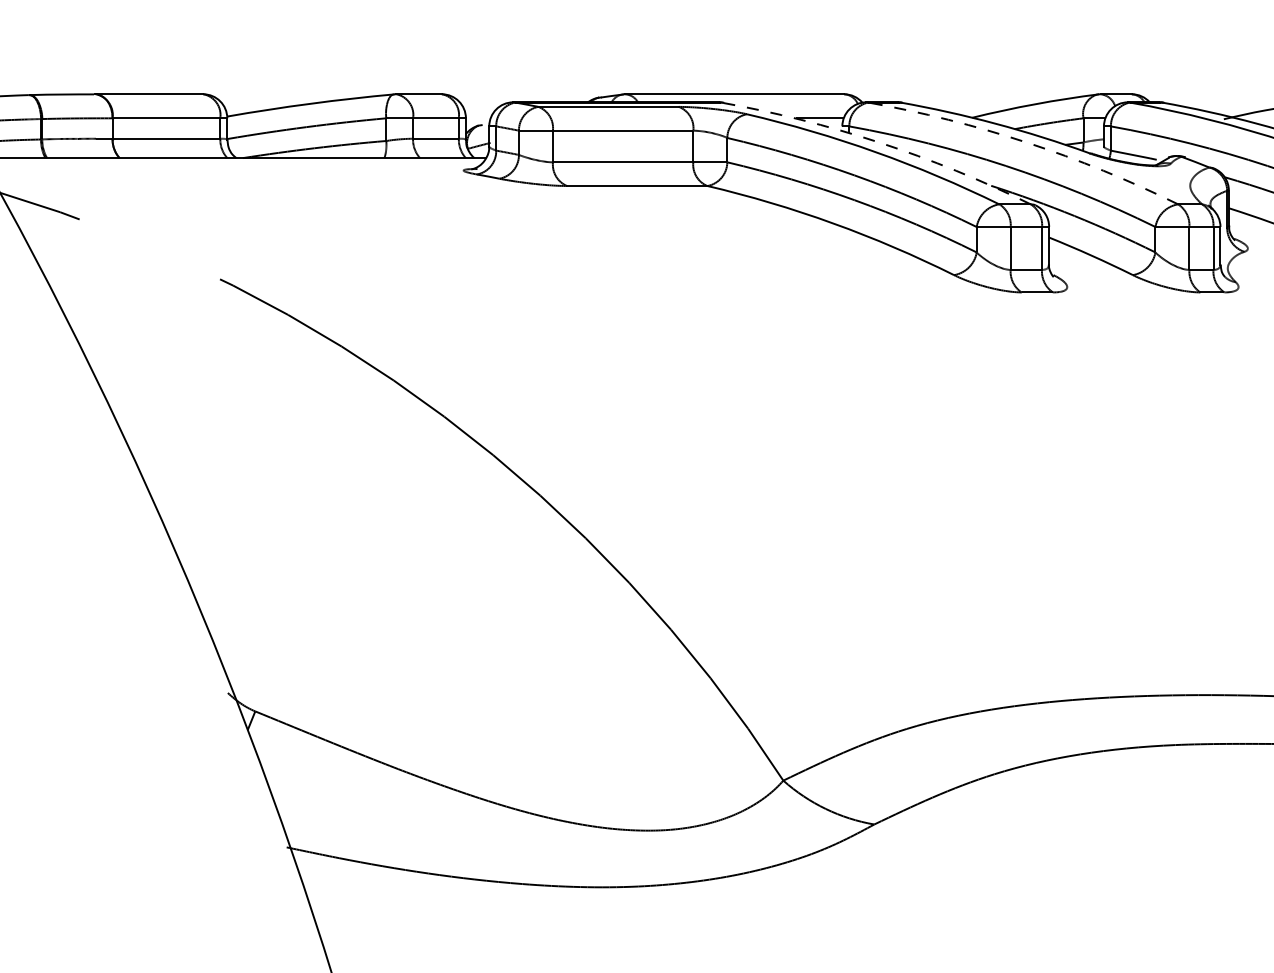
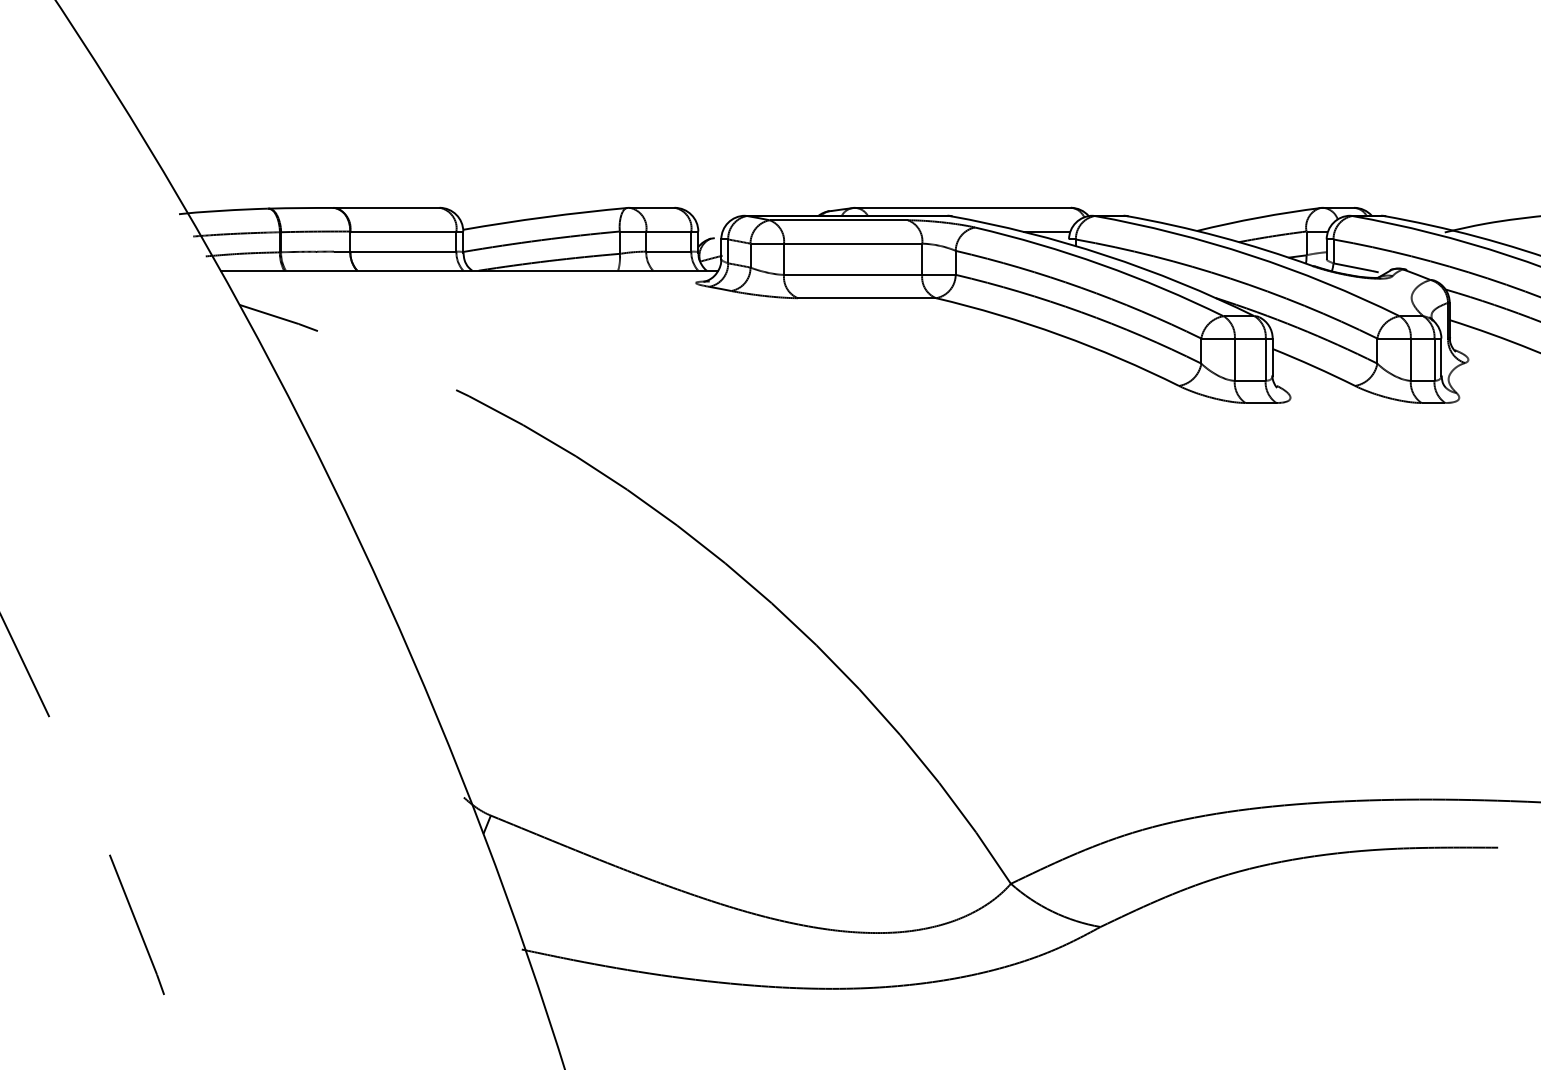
arc: (879, 142) -> (1105, 255), dashed -> solid
arc: (1026, 142) -> (1250, 255), dashed -> solid

